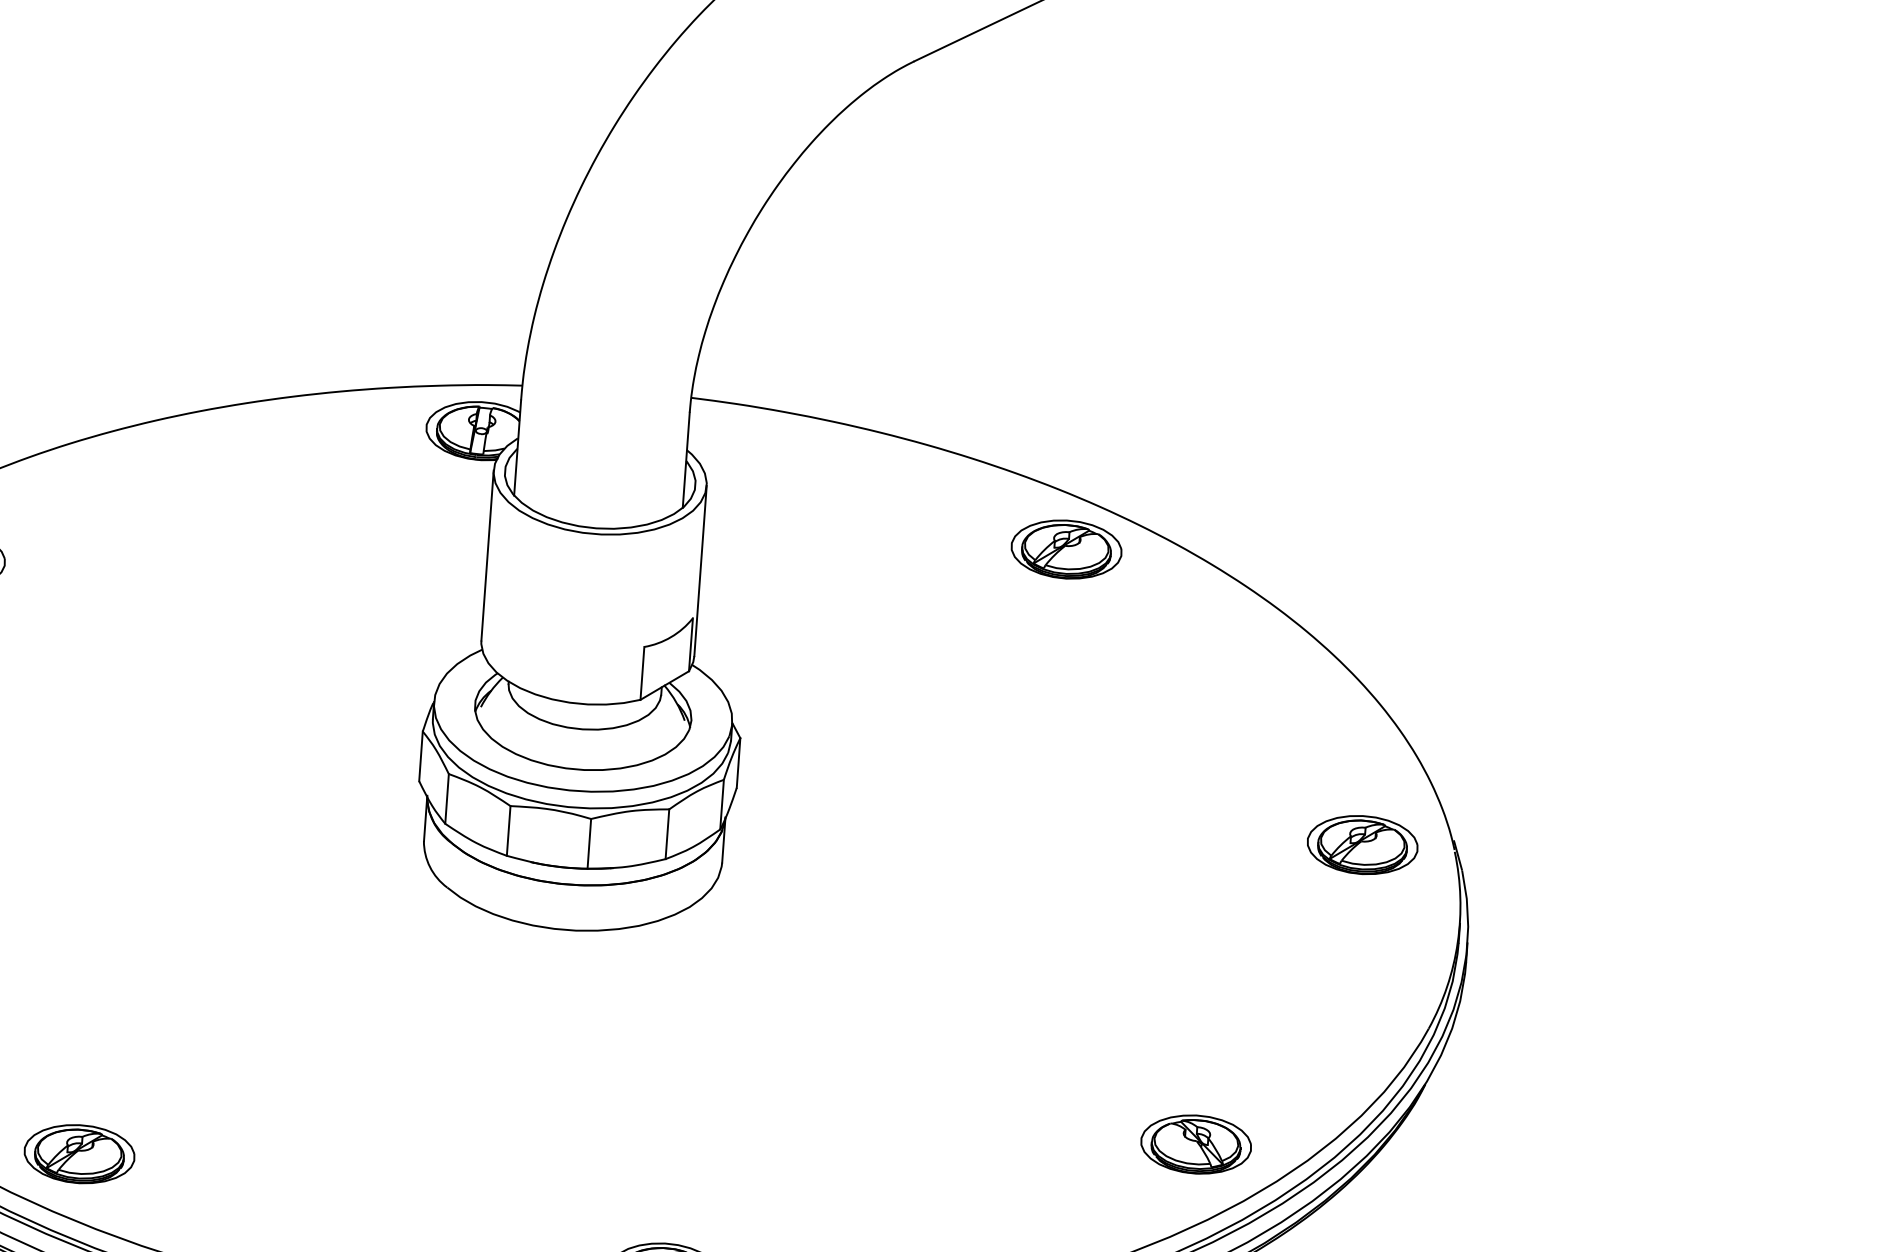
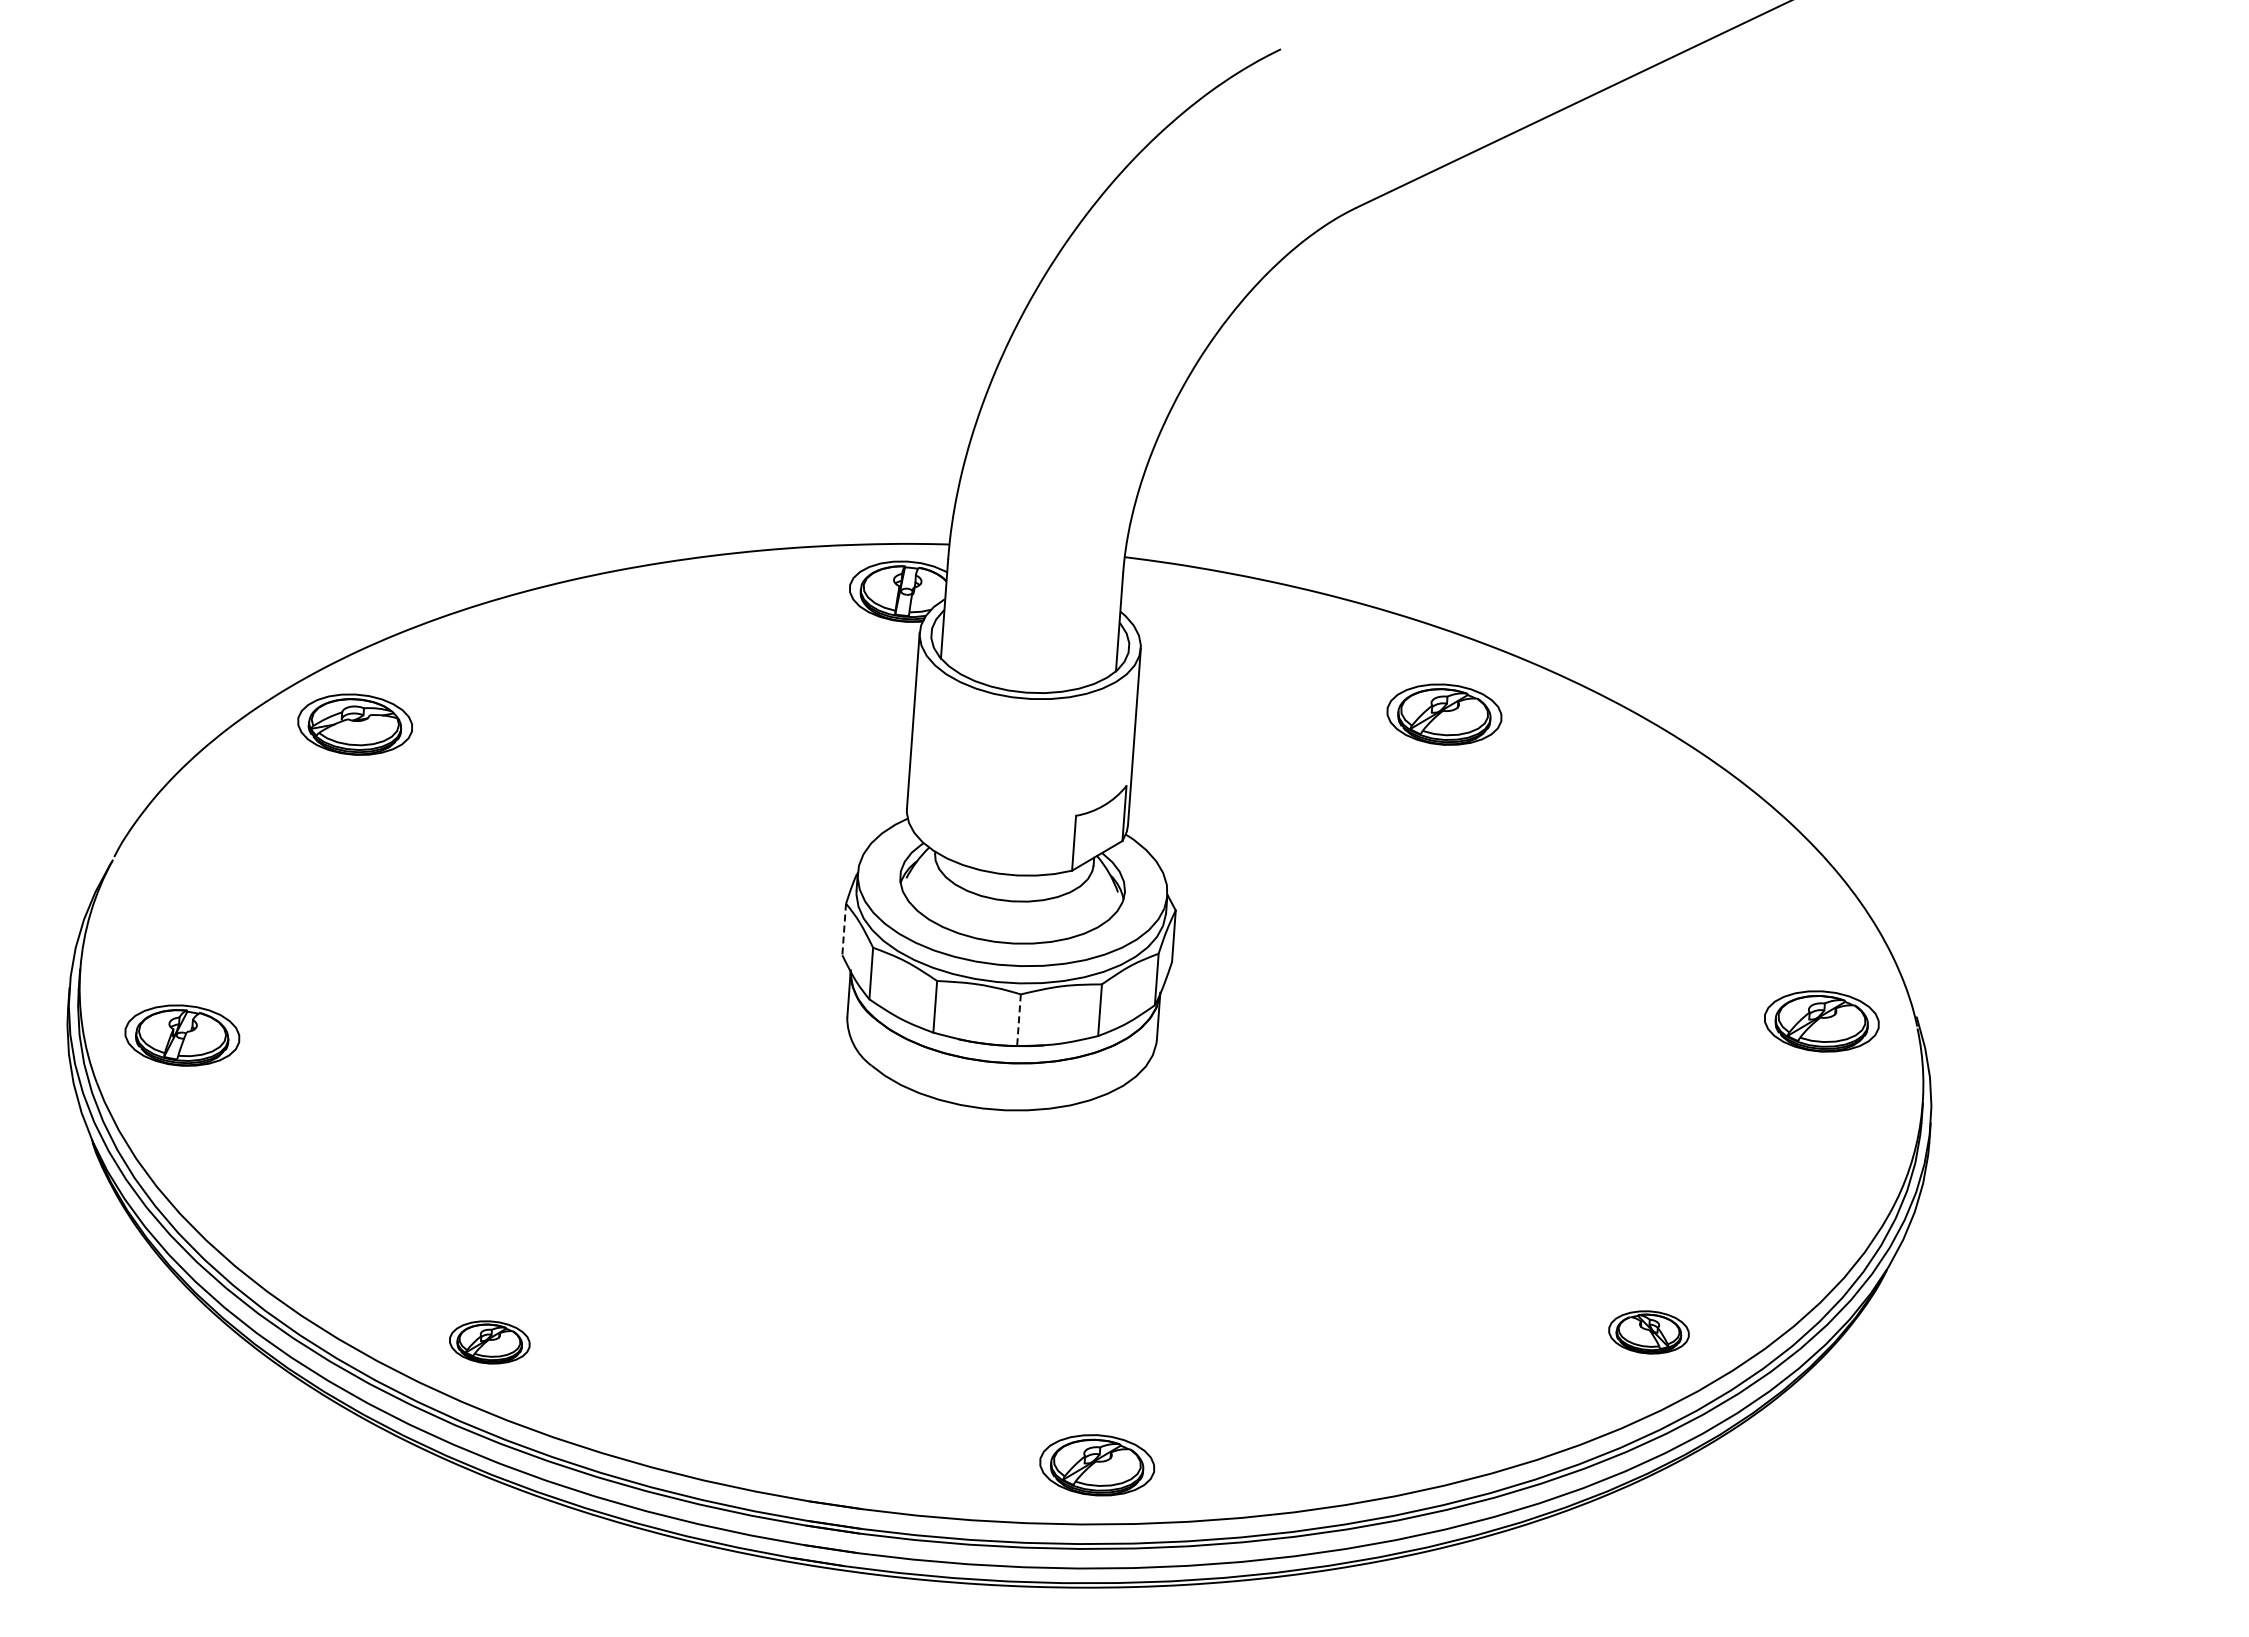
part: (1066, 549) -> (1444, 714), moved
line: (421, 756) -> (844, 929), solid -> dashed
line: (588, 844) -> (1018, 1020), solid -> dashed
part: (1195, 1144) -> (1648, 1332), size x0.7
part: (79, 1154) -> (489, 1342), size x0.7

